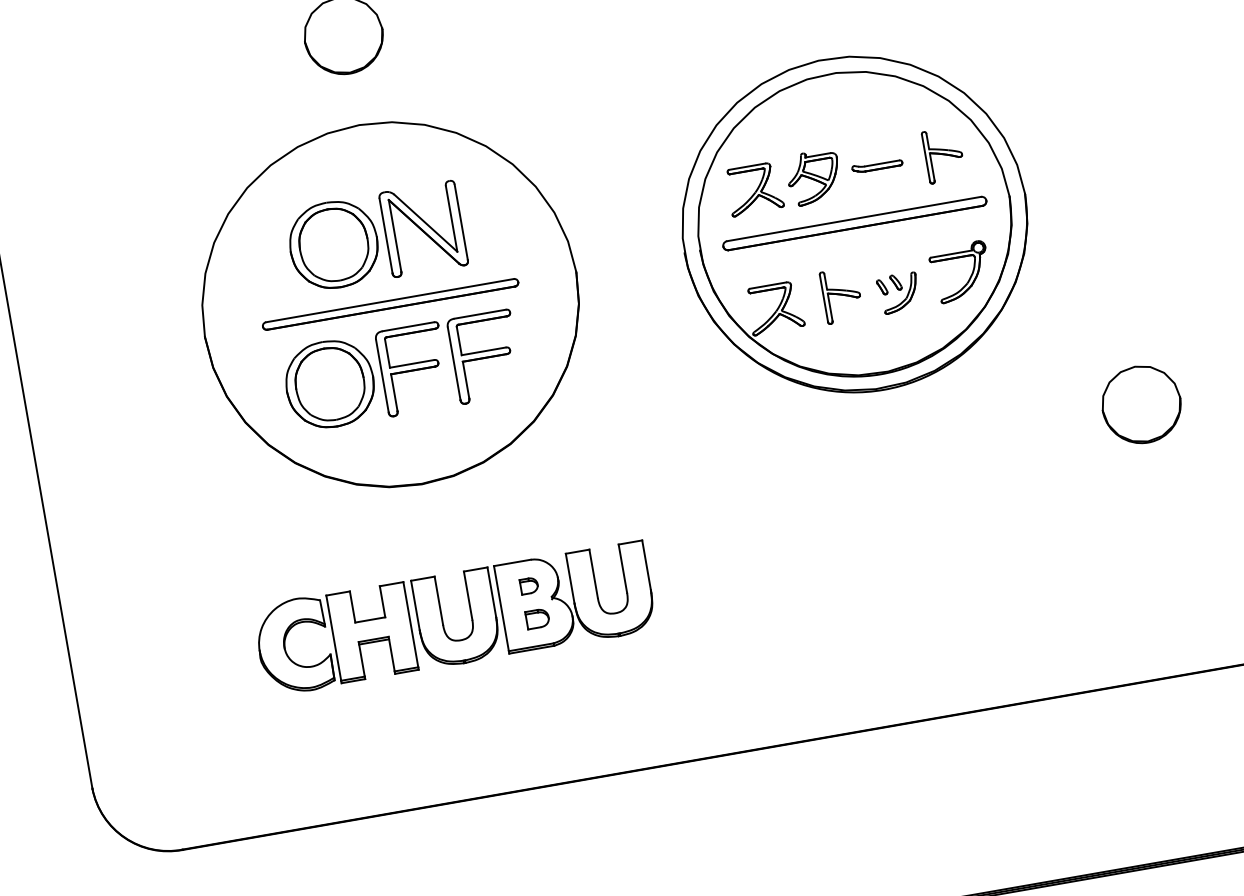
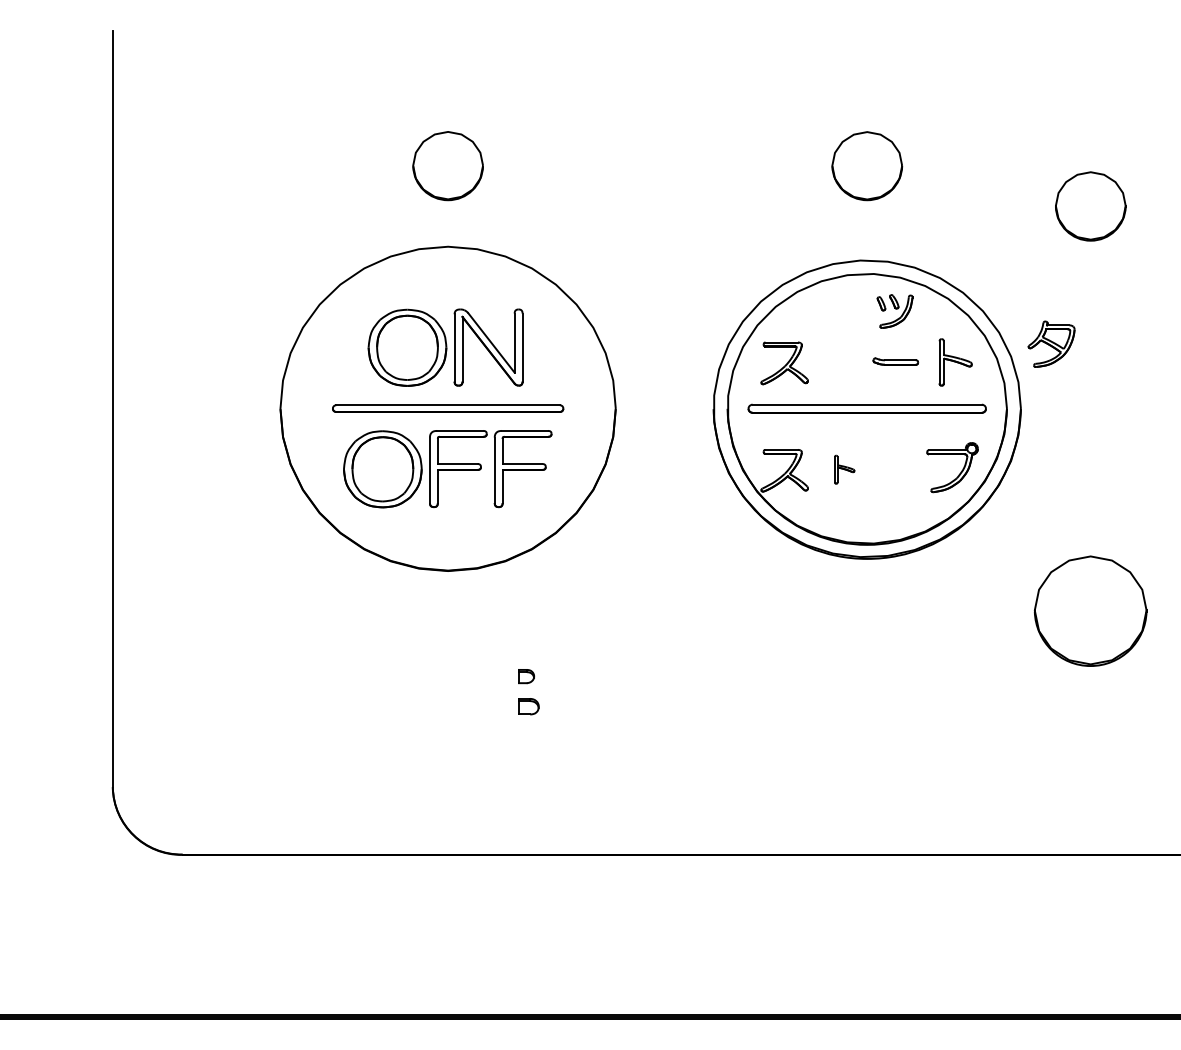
part: (813, 176) -> (1051, 343), moved
part: (898, 293) -> (894, 311), moved
part: (841, 295) -> (844, 469), size x0.6
part: (1141, 404) -> (1090, 611), size x1.6
part: (442, 620) -> (445, 693), removed

